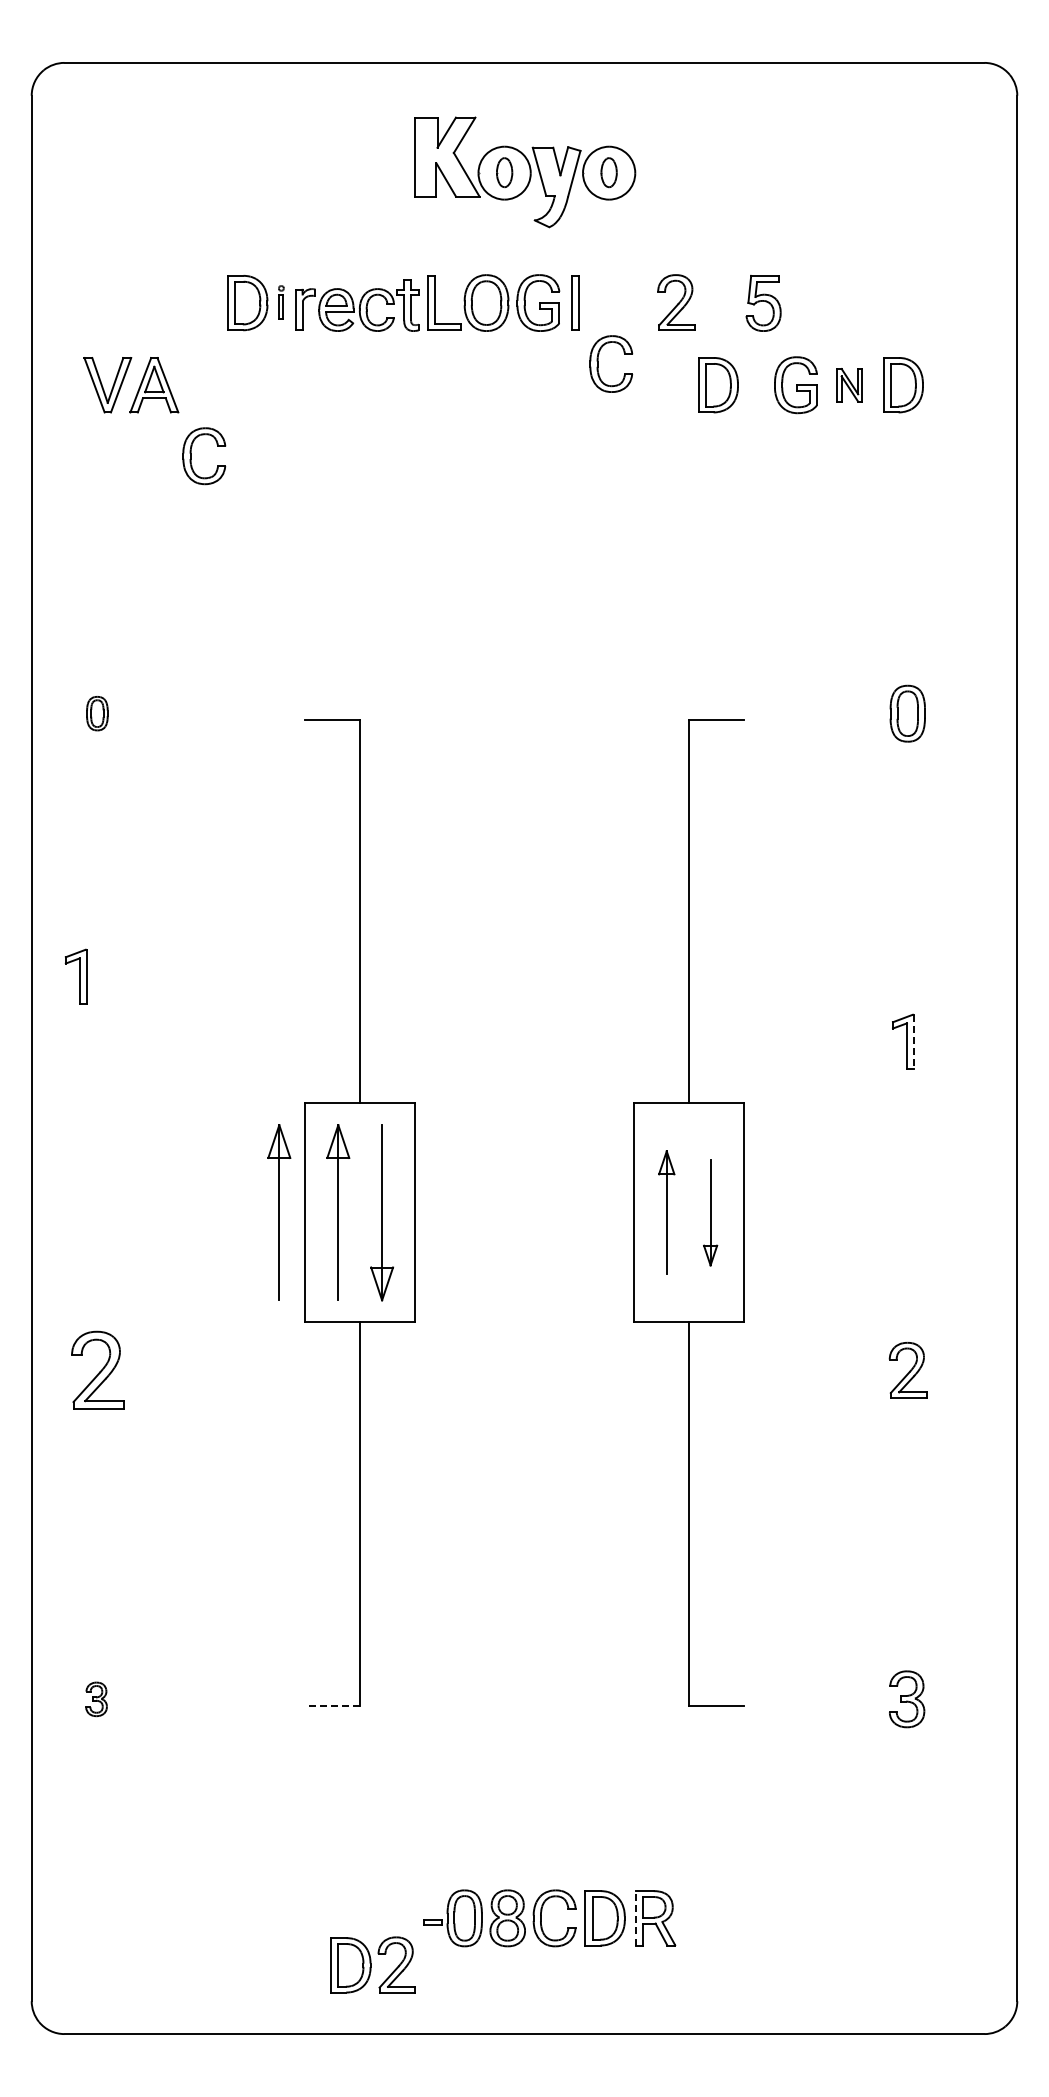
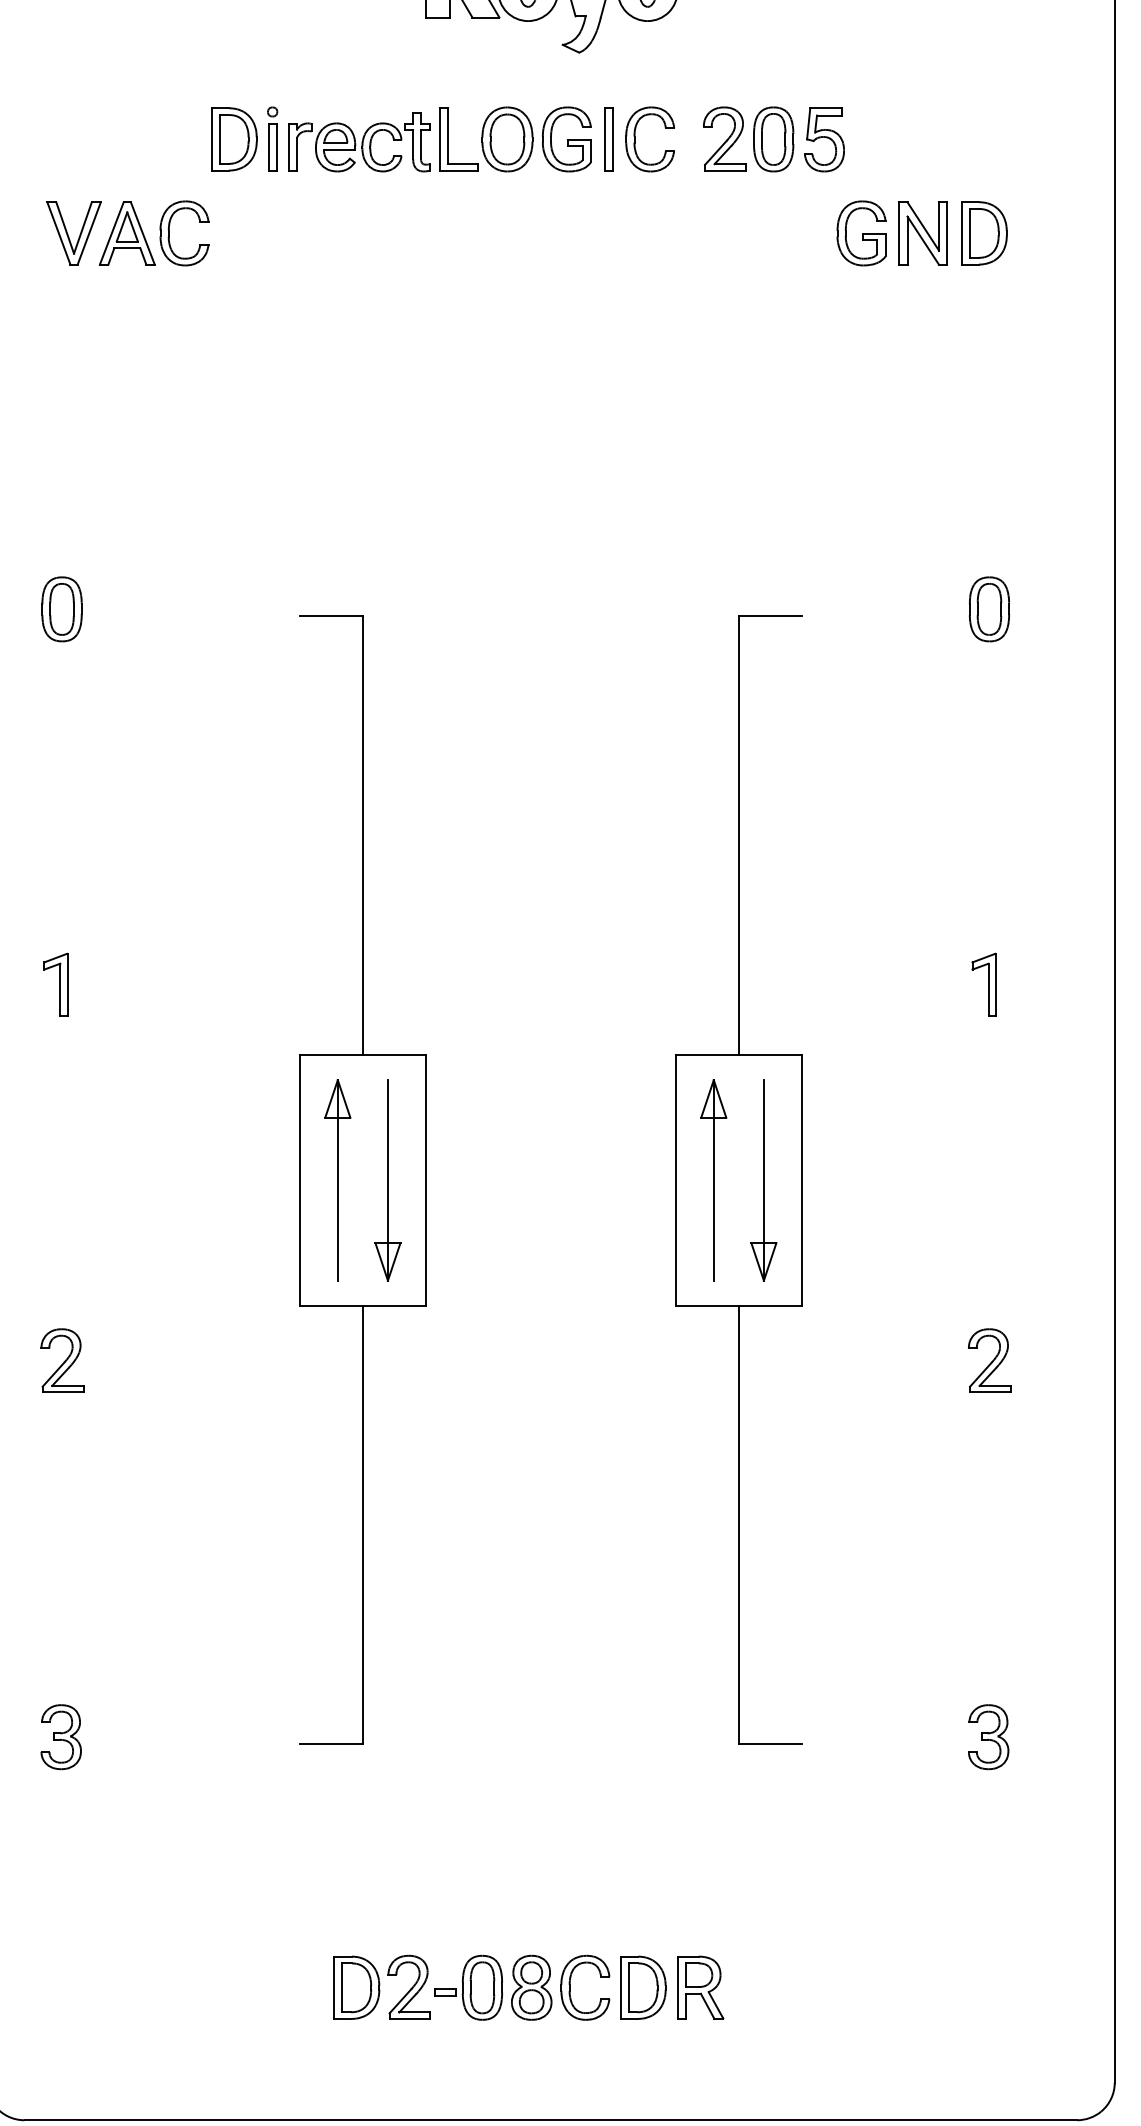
part: (281, 302) -> (272, 138), size x1.67
part: (719, 302) -> (774, 138), added
part: (598, 363) -> (635, 138), moved
part: (718, 385) -> (772, 233), removed
part: (849, 385) -> (922, 233), size x1.67
part: (191, 456) -> (169, 233), moved
part: (97, 713) -> (62, 609), size x1.67
part: (75, 976) -> (55, 984), moved
line: (913, 1042) -> (996, 985), dashed -> solid
part: (279, 1212) -> (270, 1180), removed
part: (666, 1212) -> (713, 1180), size x1.43
part: (710, 1212) -> (763, 1180), size x1.67
part: (97, 1370) -> (62, 1360), size x0.71
part: (96, 1699) -> (61, 1737), size x1.67
line: (332, 1705) -> (331, 1744), dashed -> solid
line: (635, 1917) -> (677, 1986), dashed -> solid
part: (372, 1964) -> (381, 1986), moved

